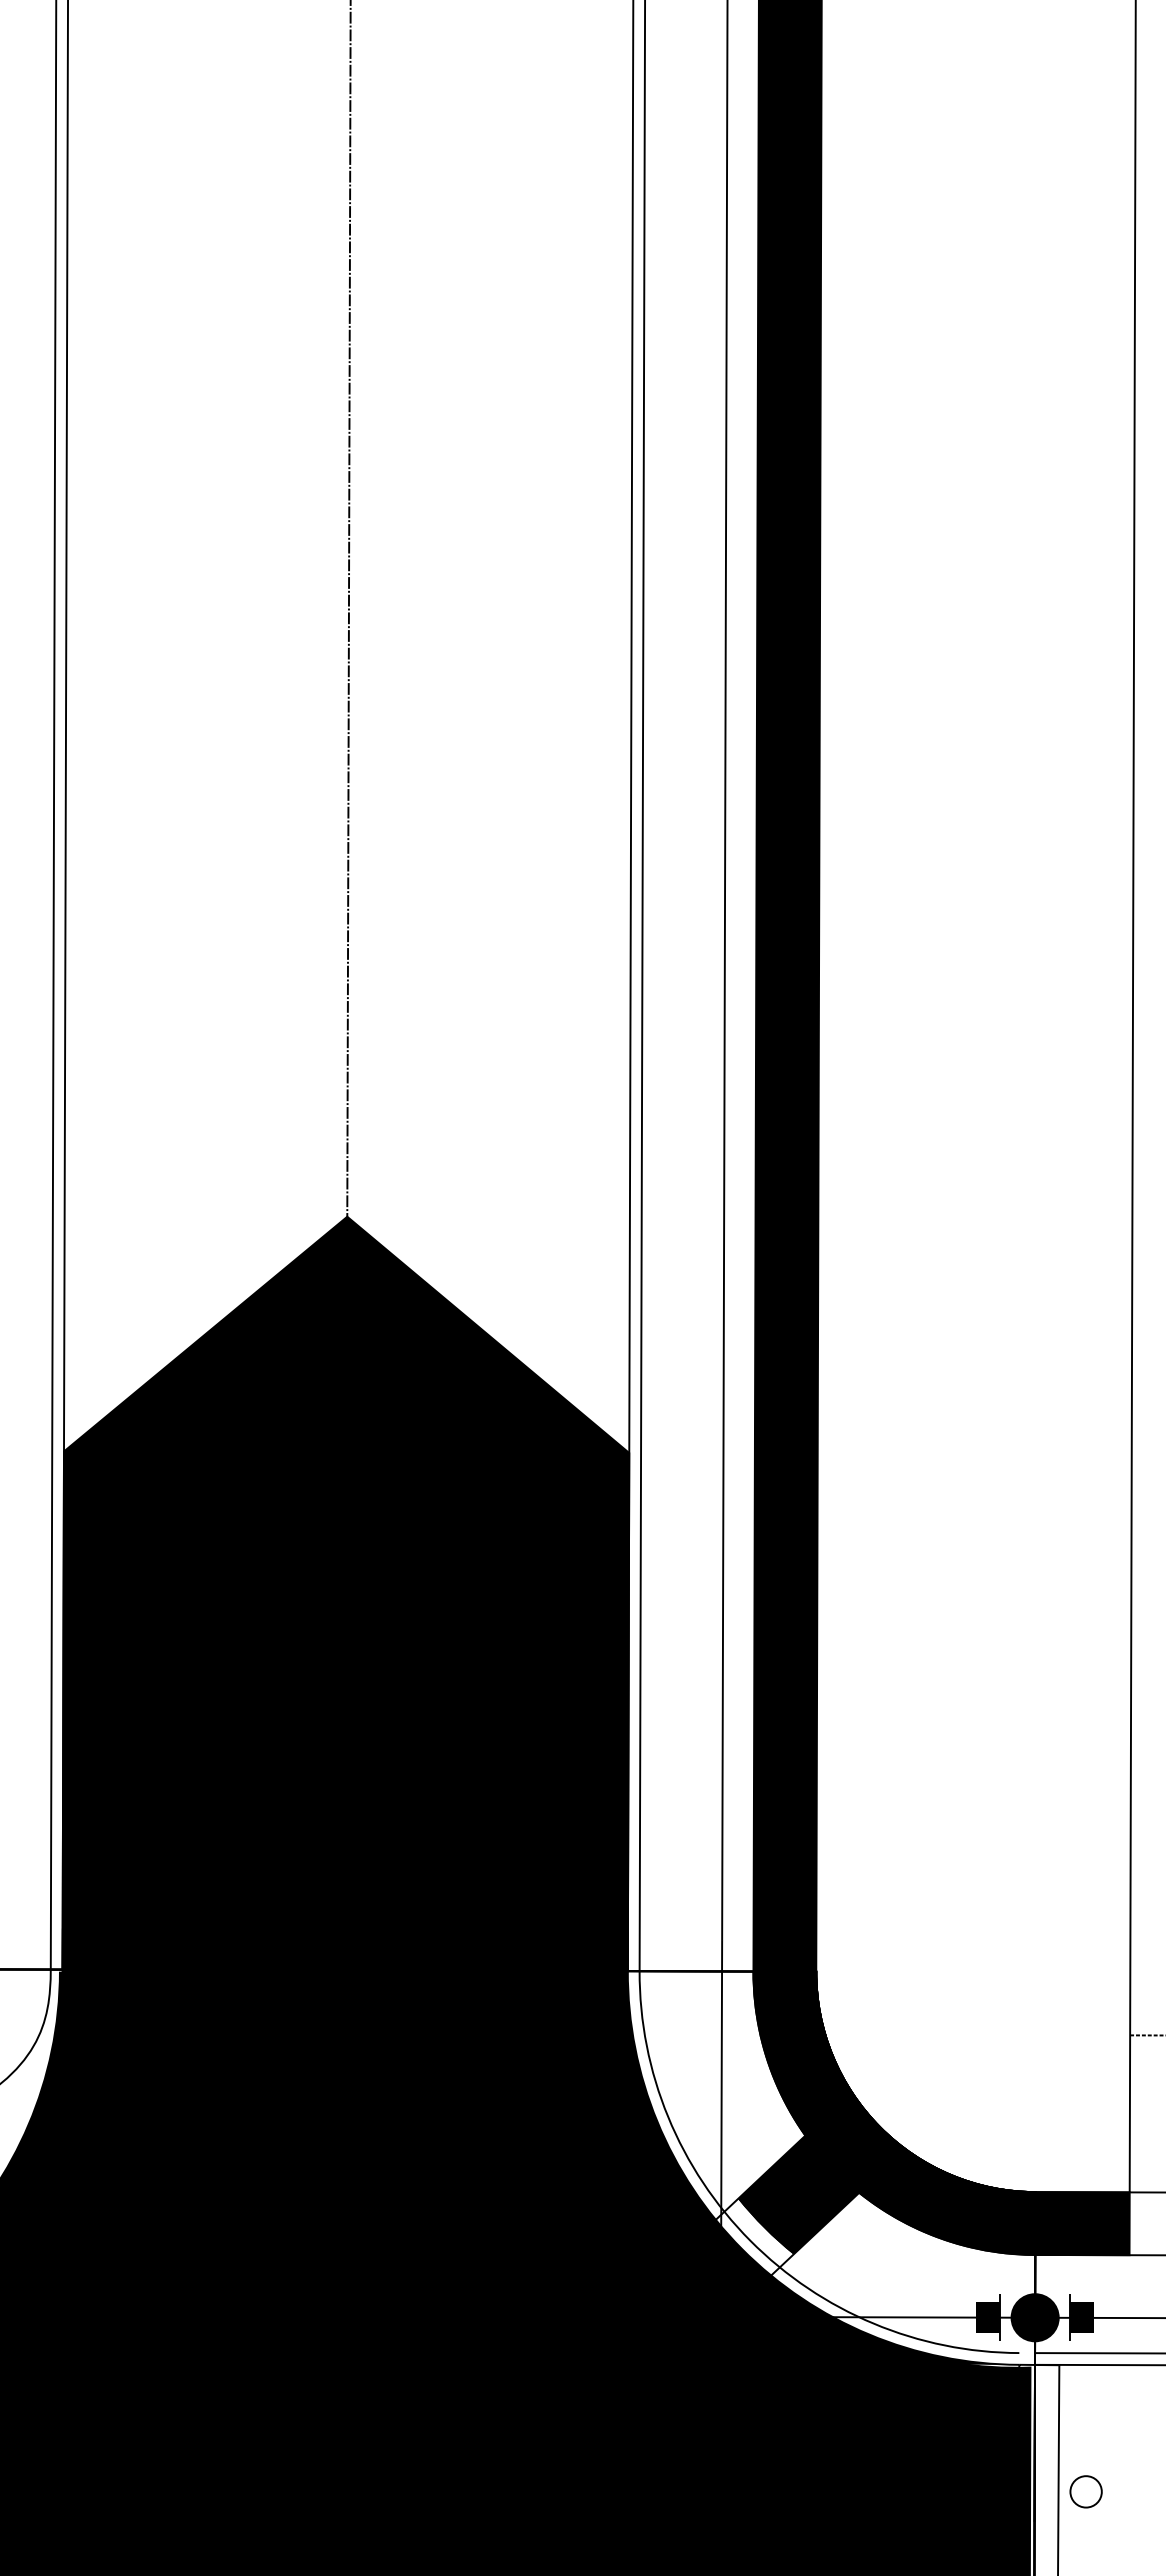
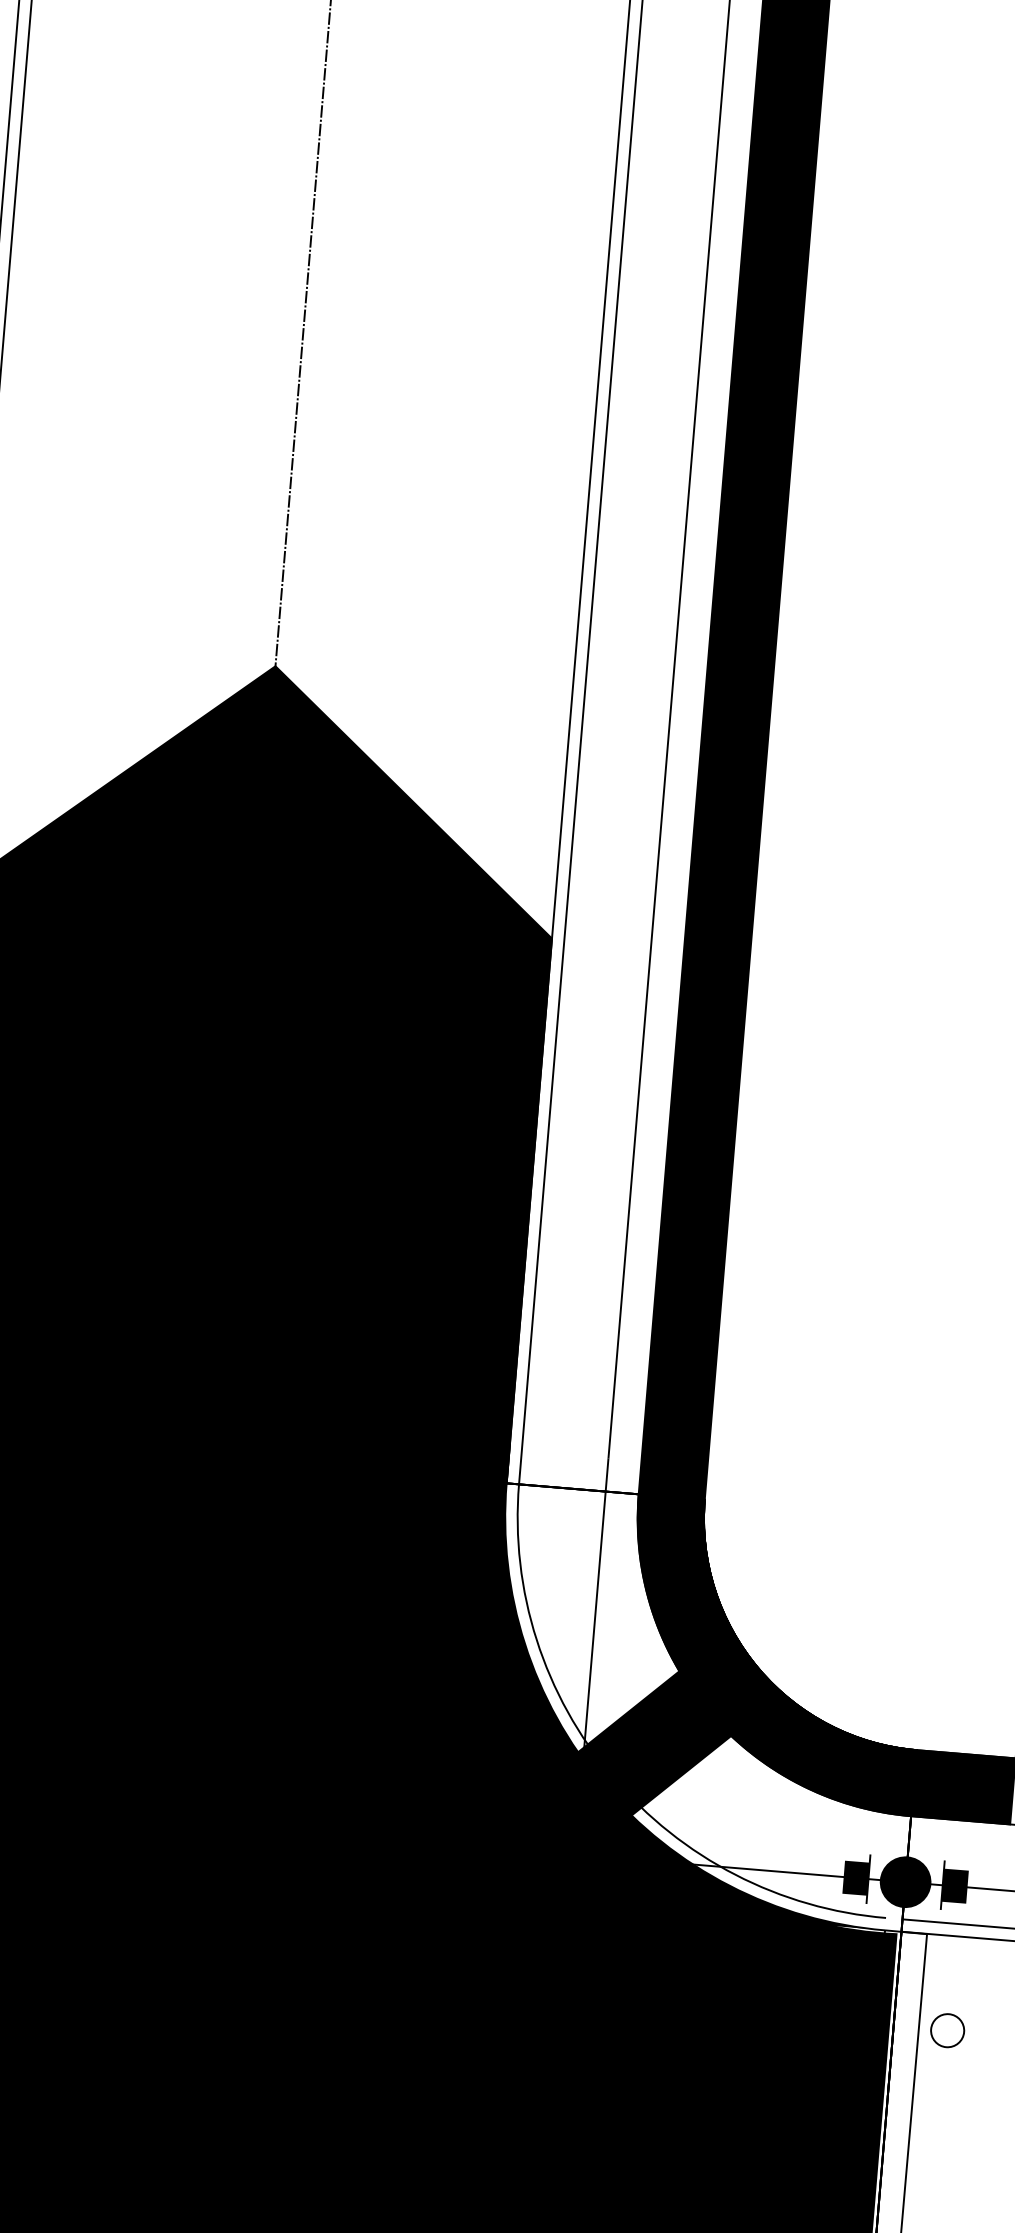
fill: (754, 2236) -> (617, 1773), added
circle: (1085, 2491) -> (947, 2030), moved

